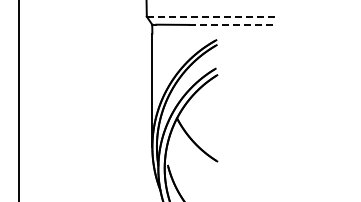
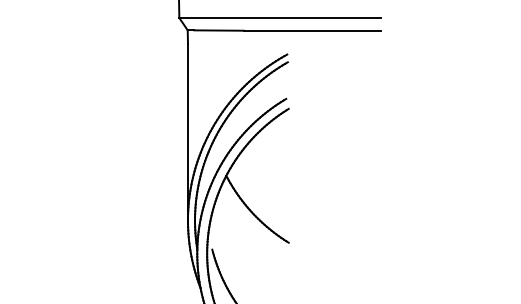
line: (211, 16) -> (279, 17), dashed -> solid
line: (232, 24) -> (312, 30), dashed -> solid

